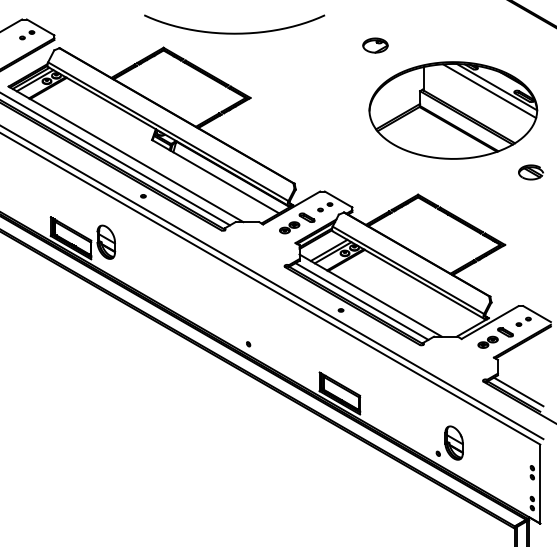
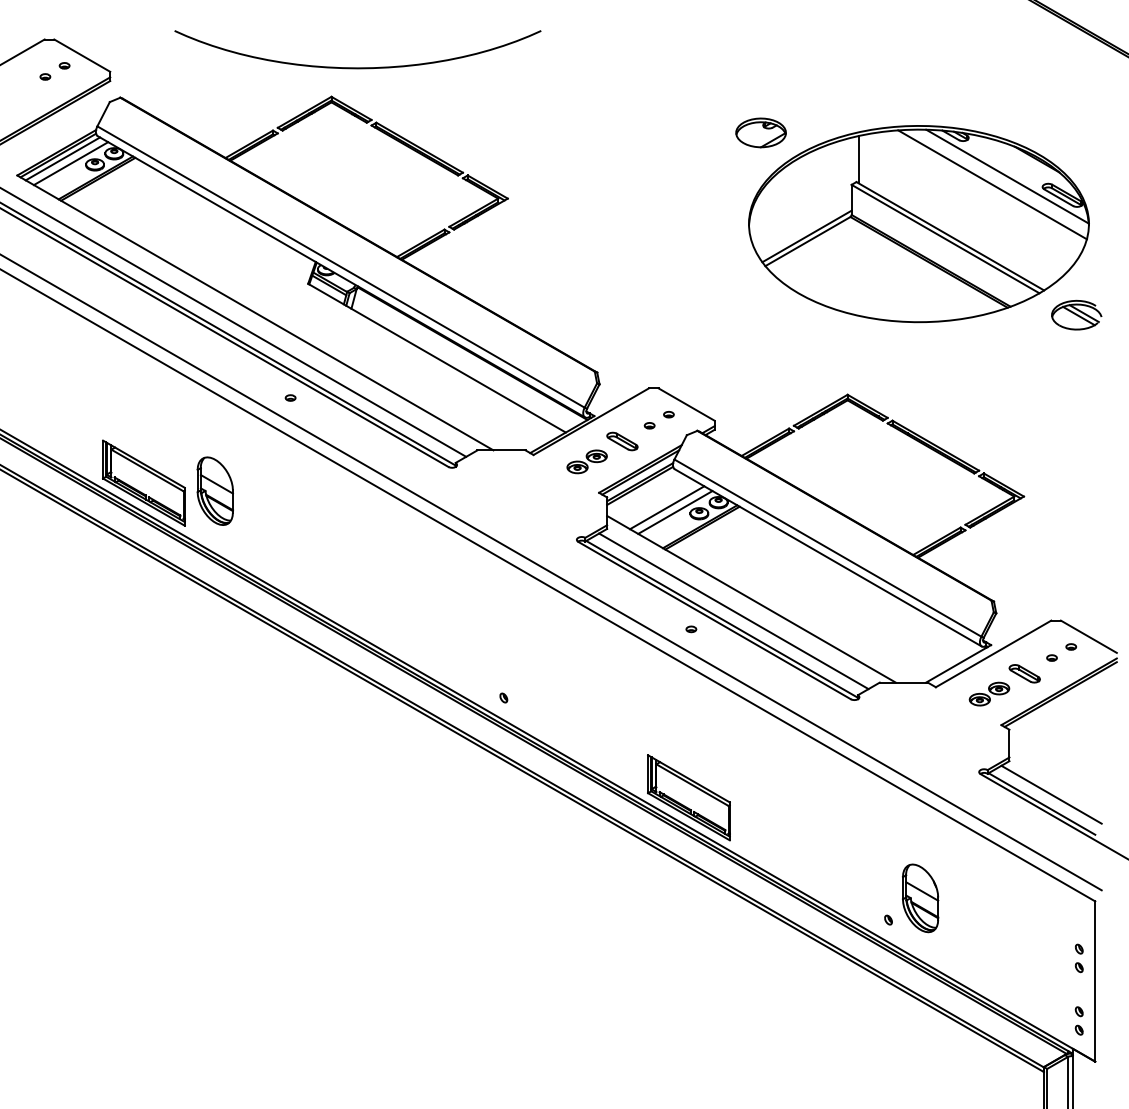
curve: (234, 32) -> (357, 65), moved
part: (375, 45) -> (761, 132), moved
part: (530, 172) -> (1075, 315), moved

